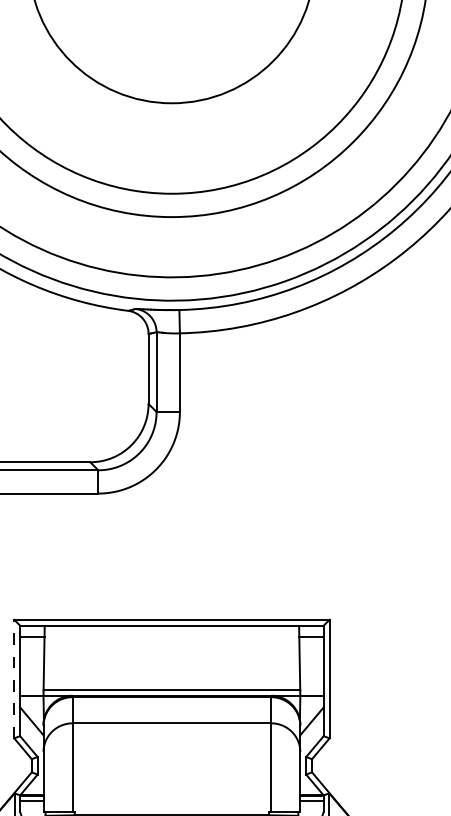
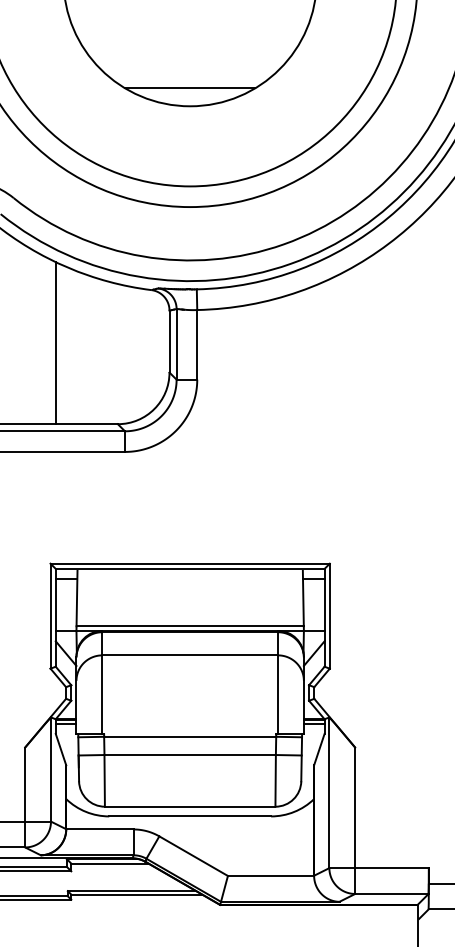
line: (172, 83) -> (190, 88), added
line: (19, 371) -> (55, 343), added
line: (14, 678) -> (50, 615), dashed -> solid

